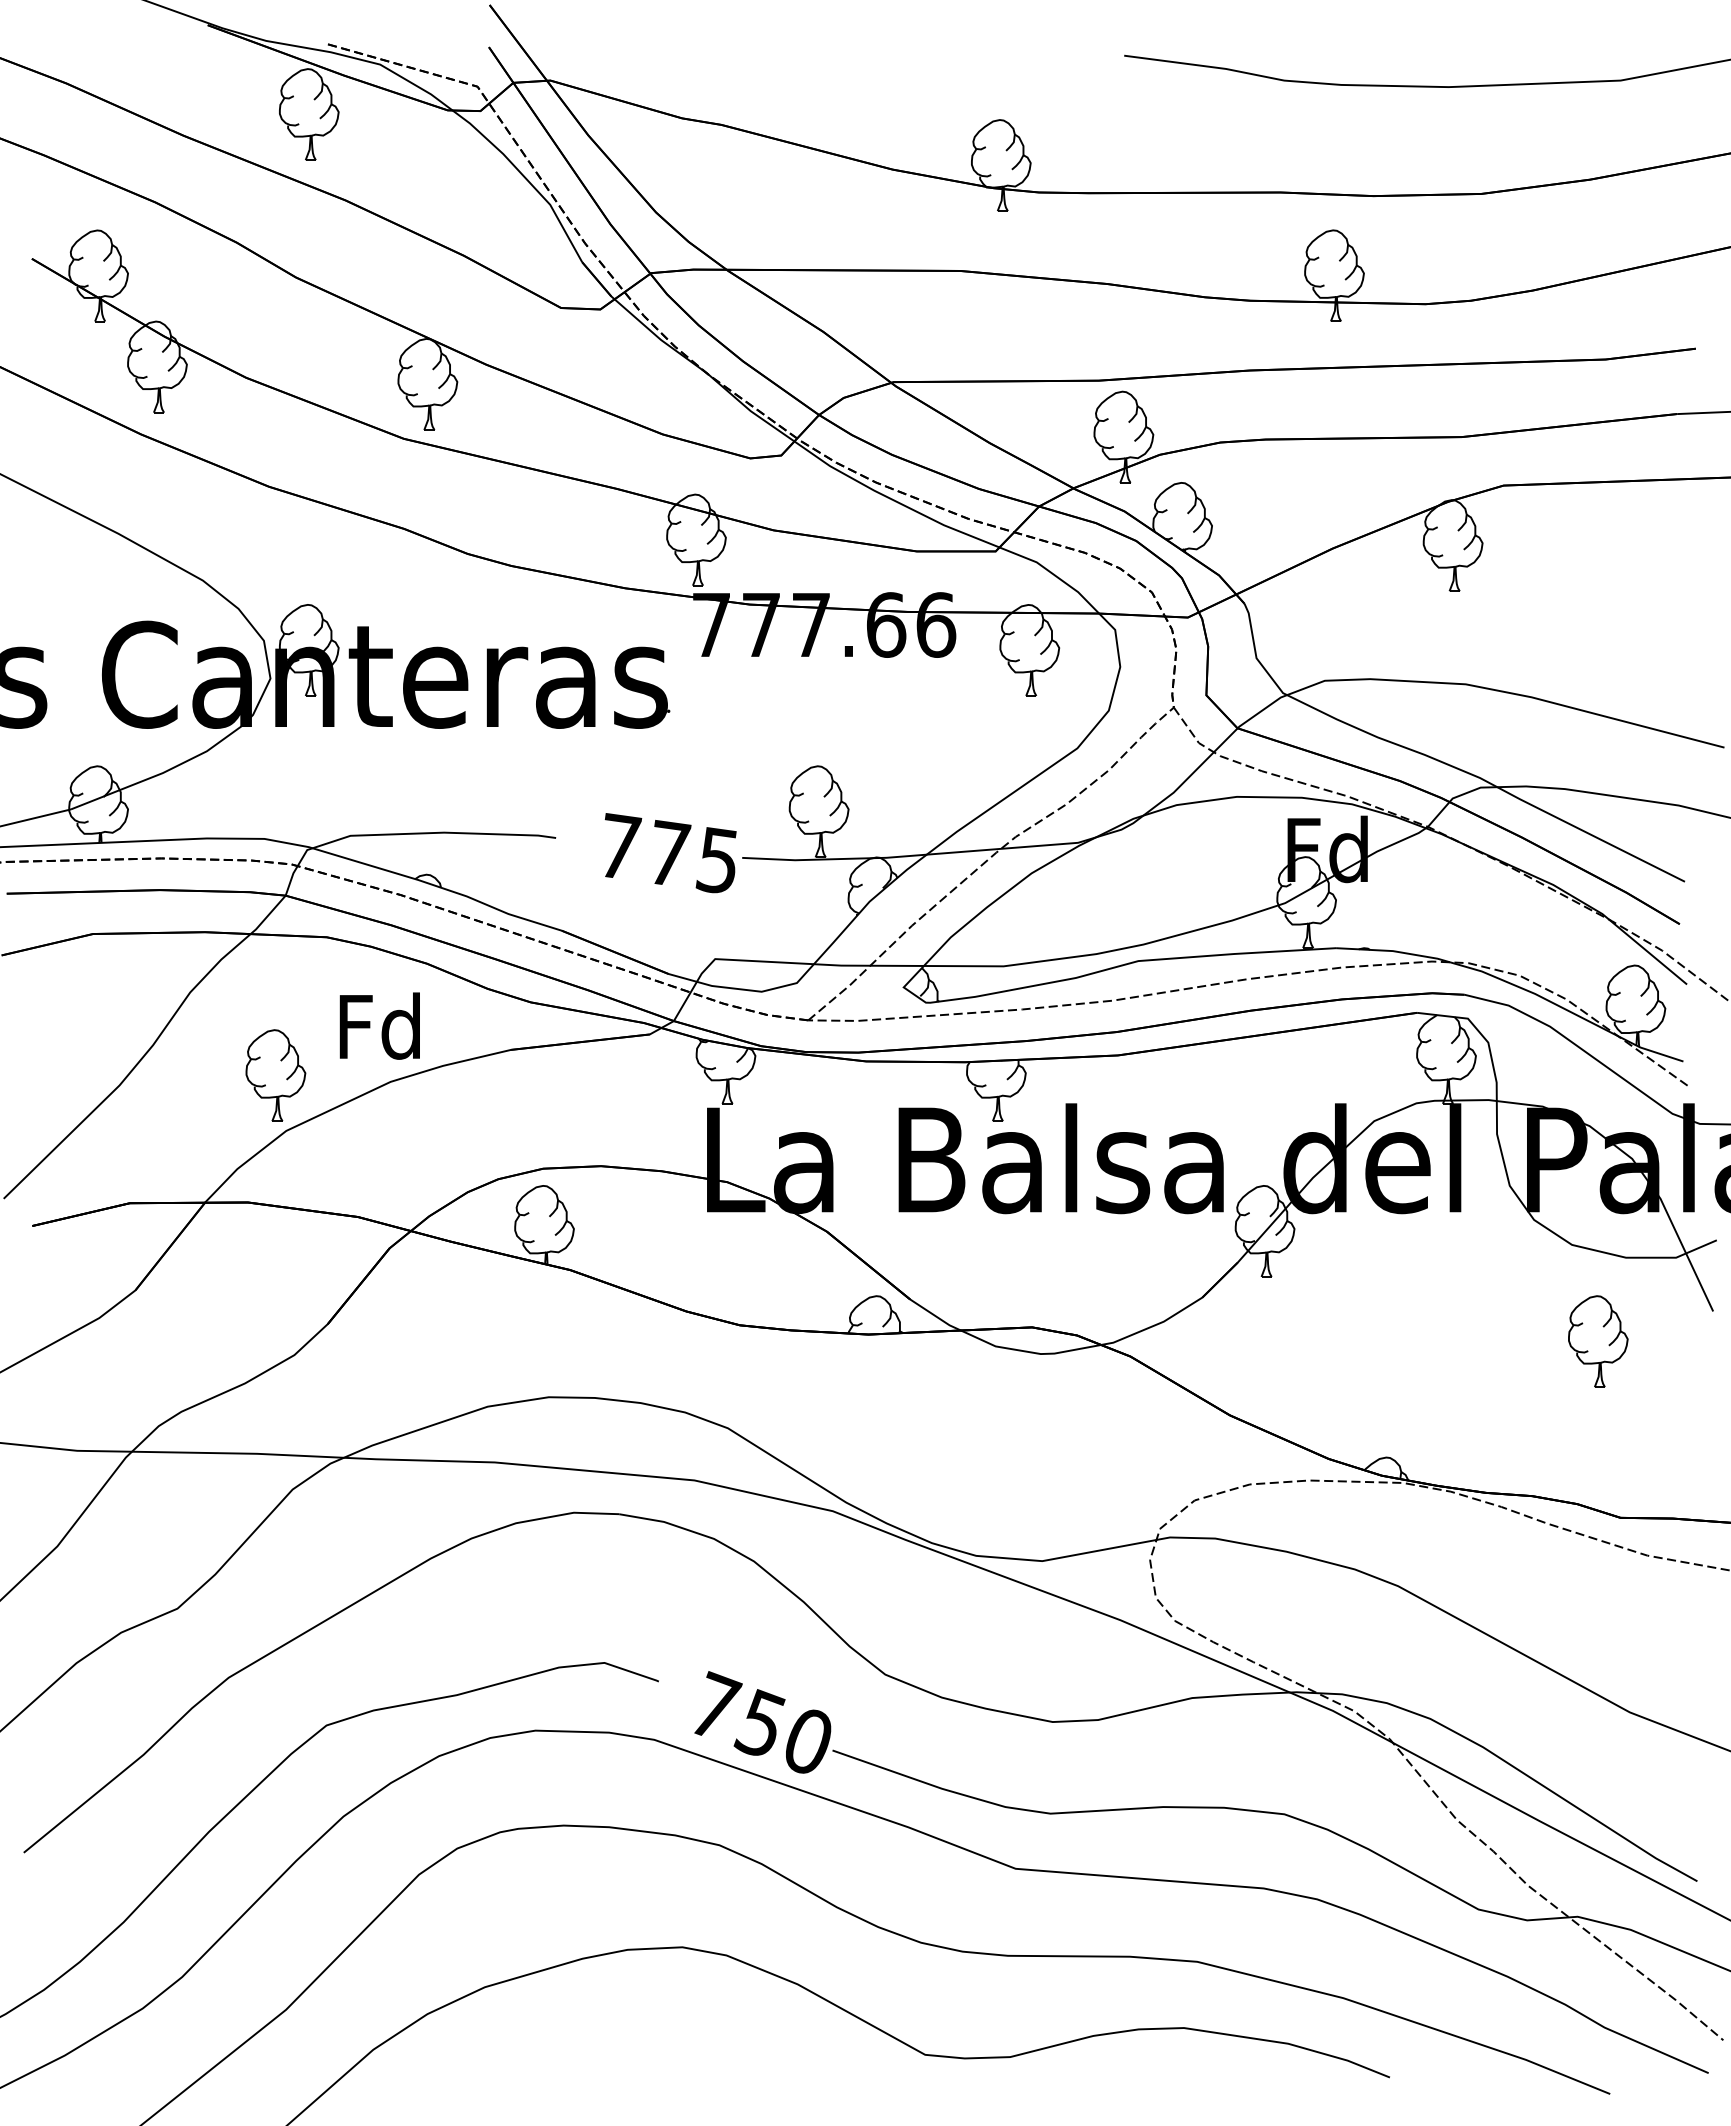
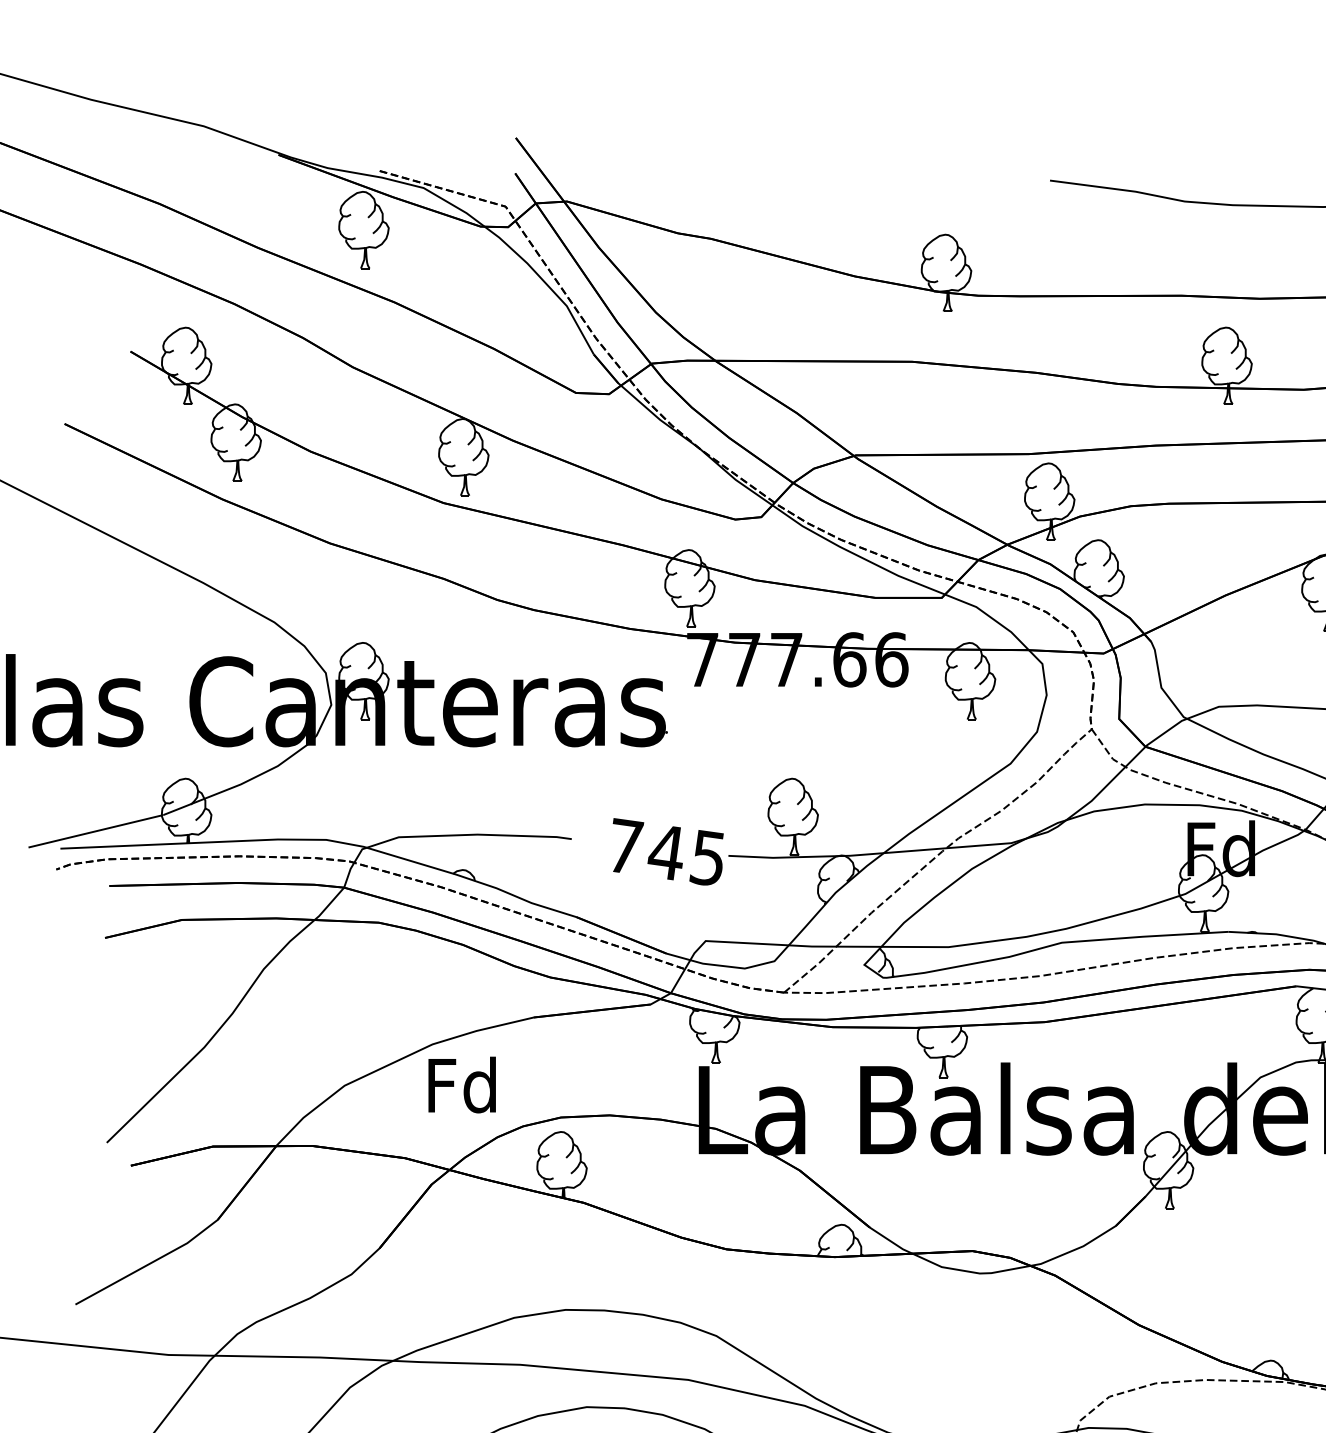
text: (668, 852) -> (666, 851), 775 -> 745
text: (379, 1025) -> (461, 1084), moved
part: (275, 1075) -> (335, 1039), removed

